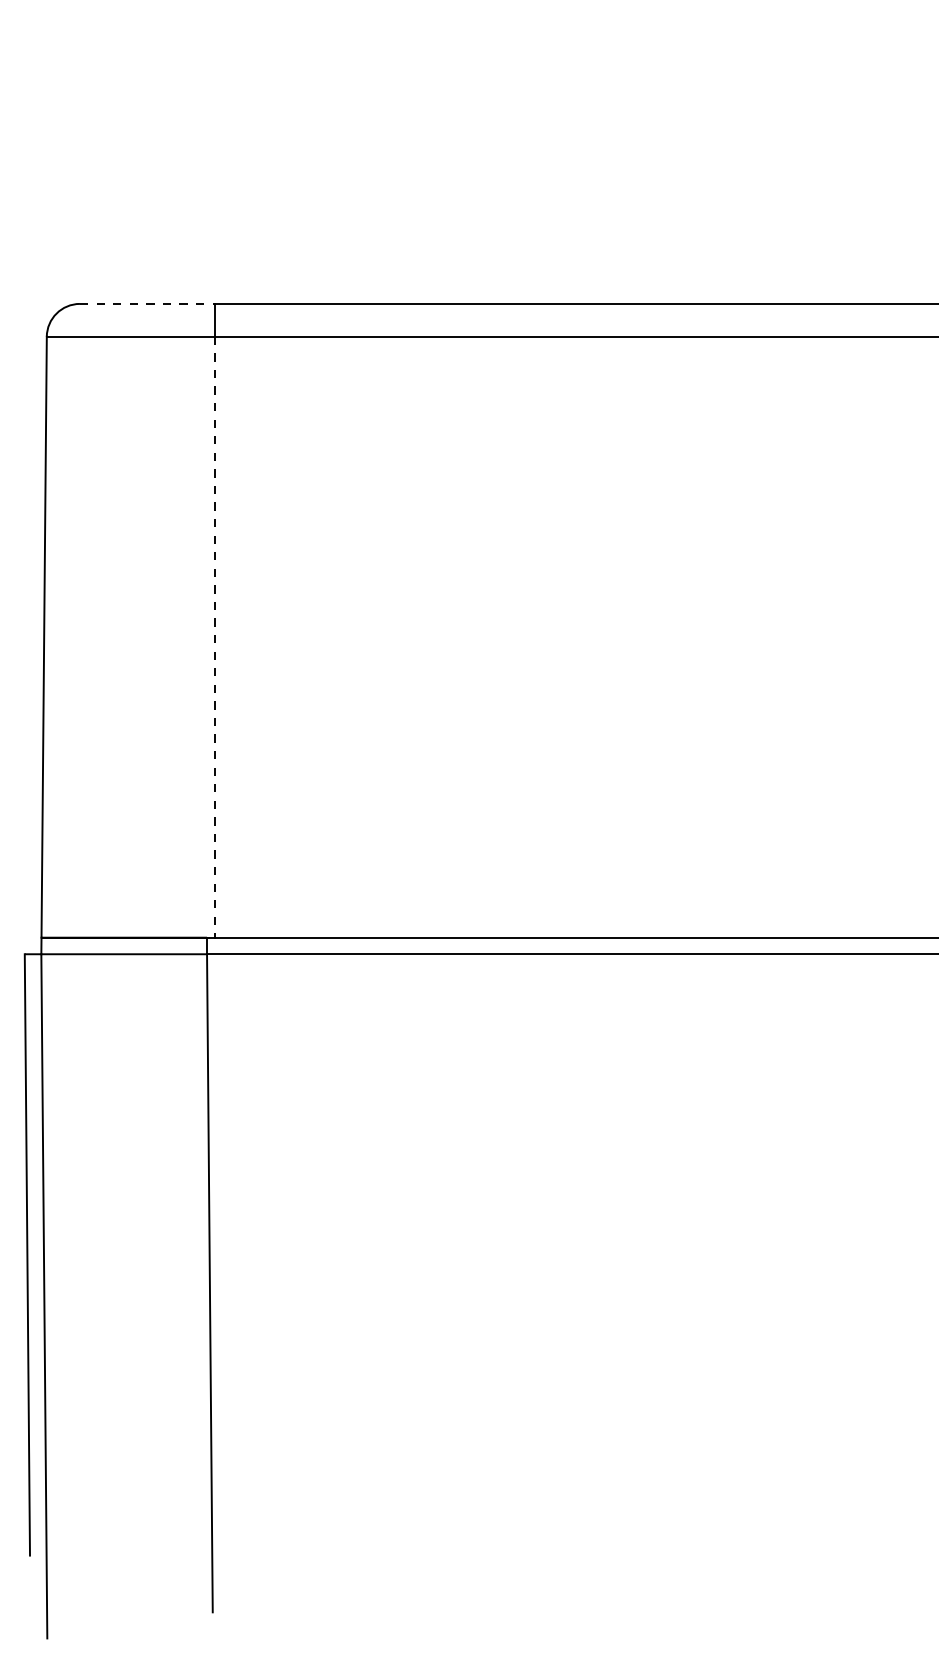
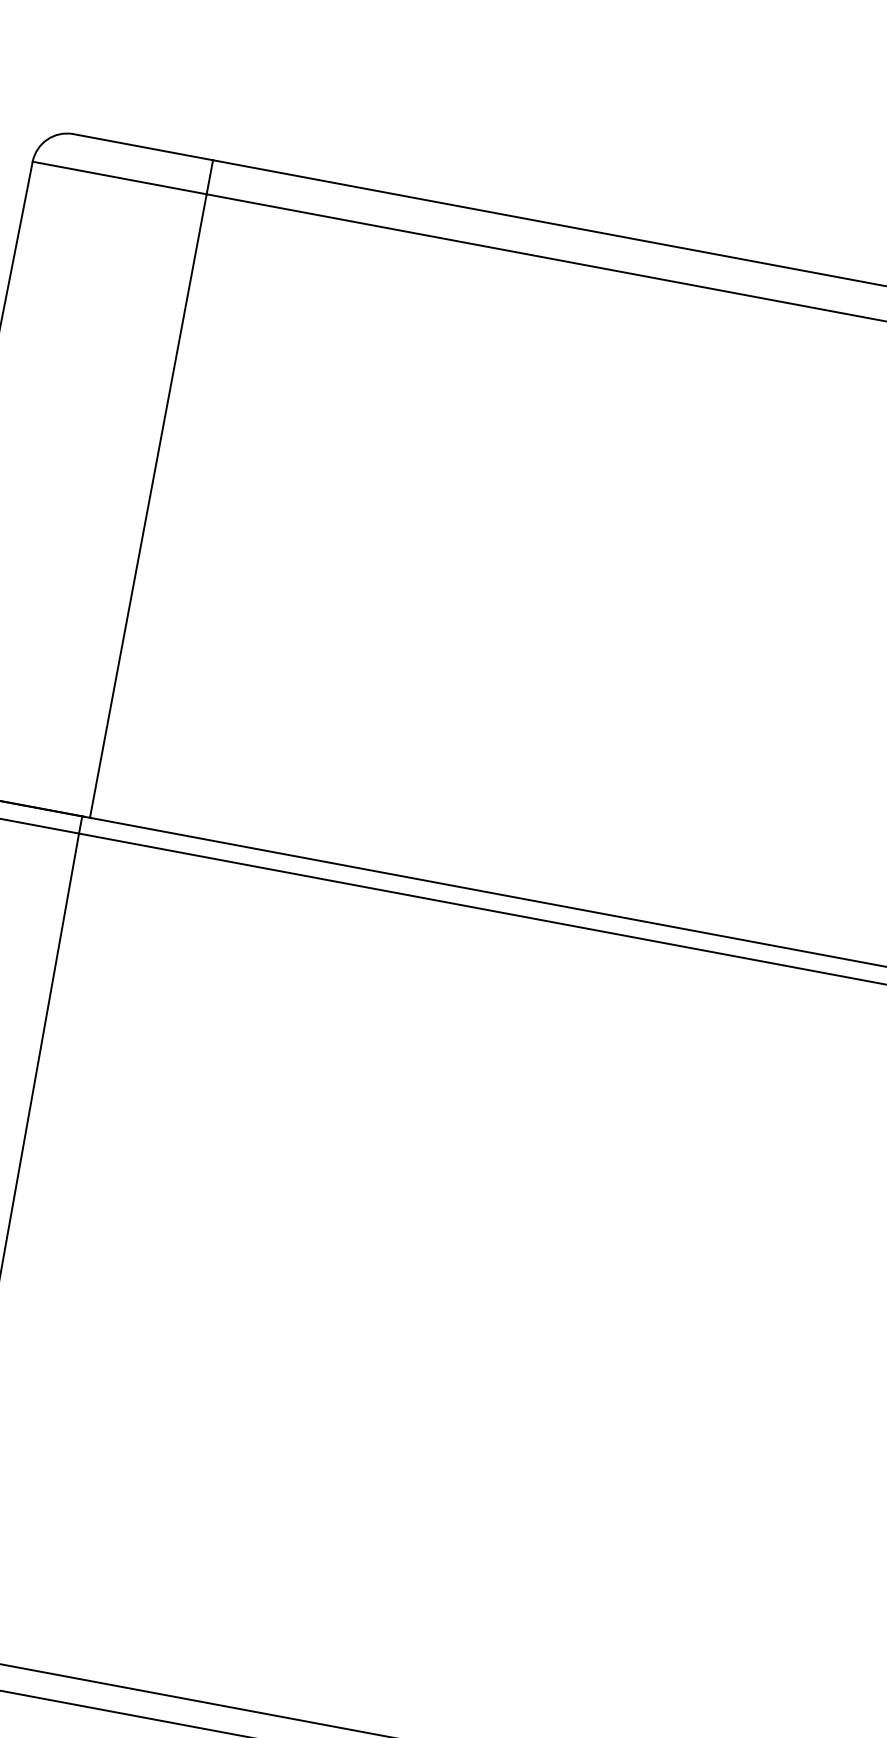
line: (147, 303) -> (143, 146), dashed -> solid
line: (214, 637) -> (148, 506), dashed -> solid

